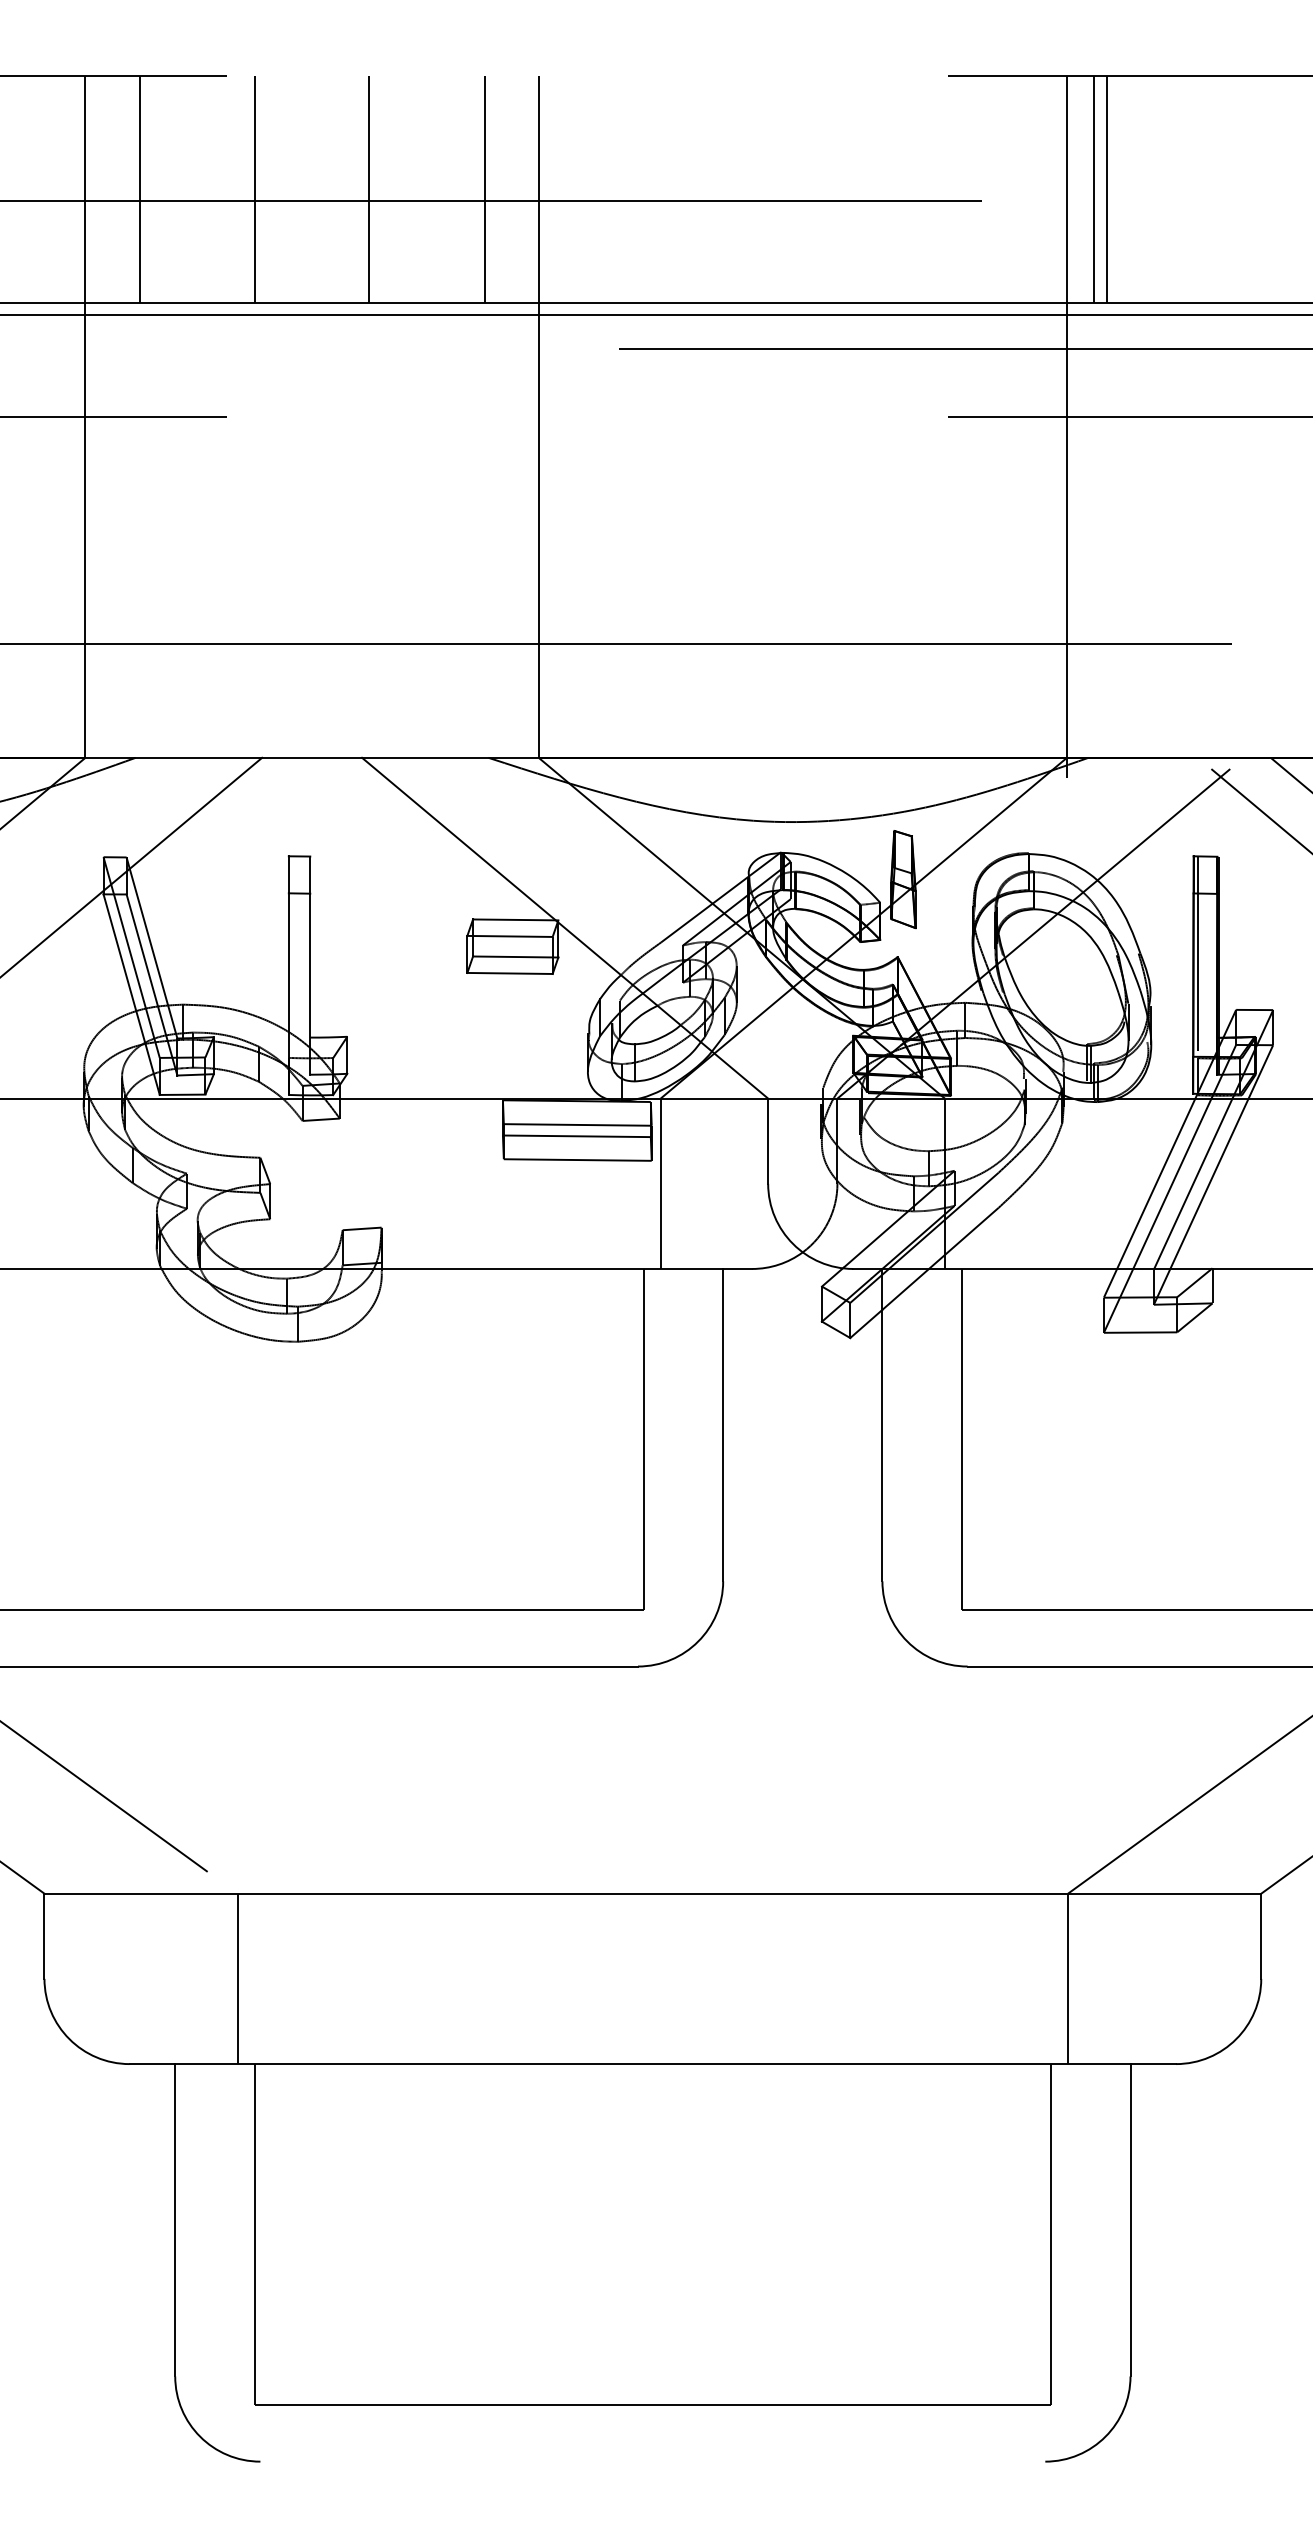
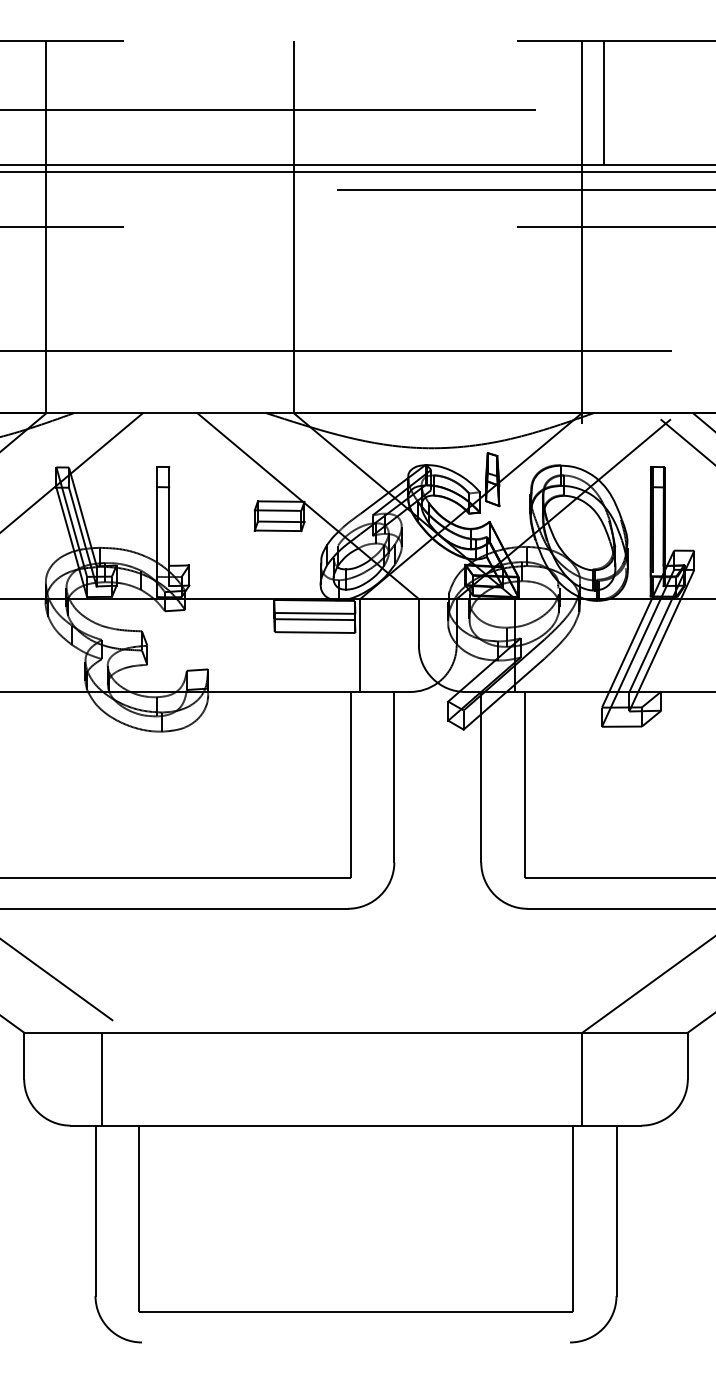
line: (140, 189) -> (76, 103), removed
line: (255, 189) -> (139, 103), removed
line: (369, 189) -> (201, 103), removed
line: (485, 189) -> (264, 103), removed
line: (1093, 189) -> (596, 103), removed
line: (237, 1977) -> (101, 1078), moved

